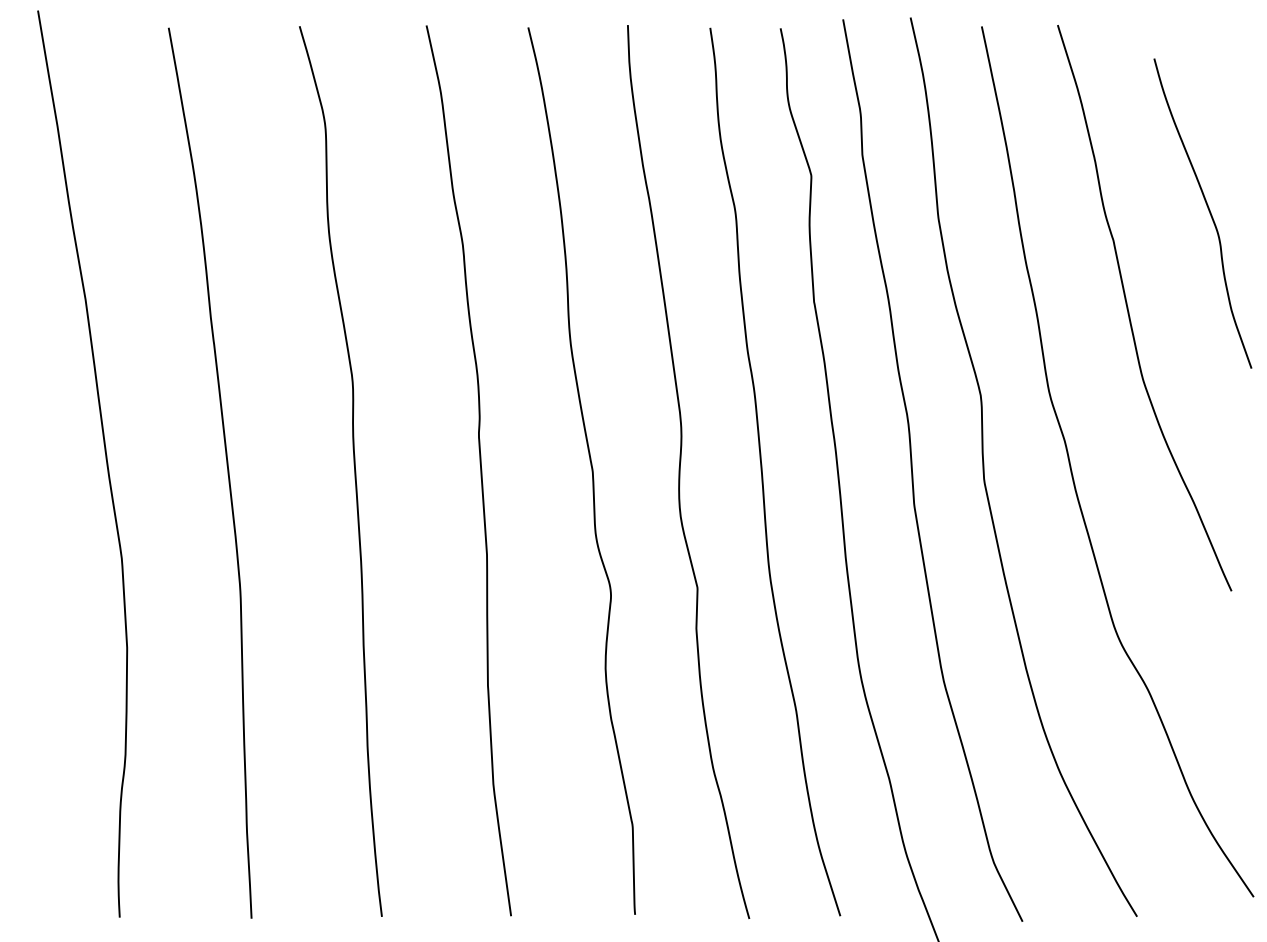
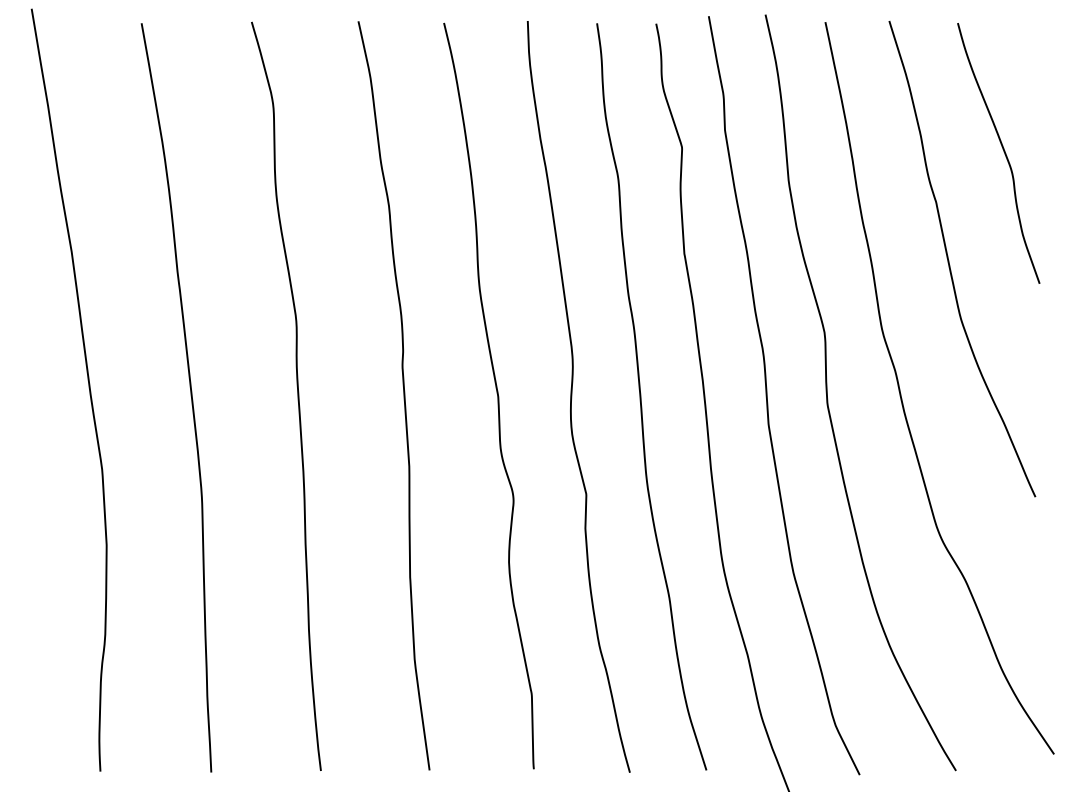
curve: (1208, 211) -> (1003, 151), moved

